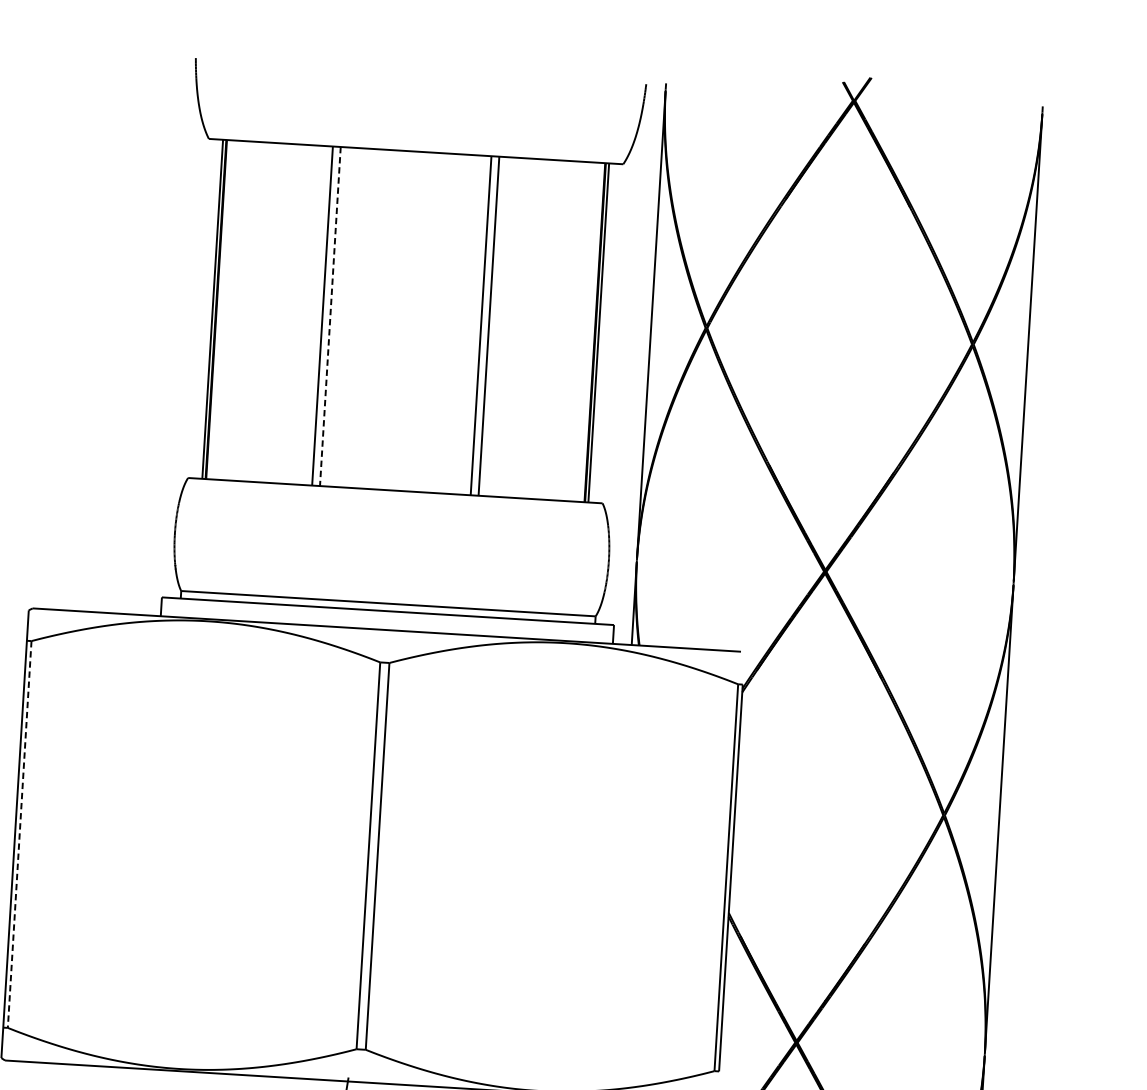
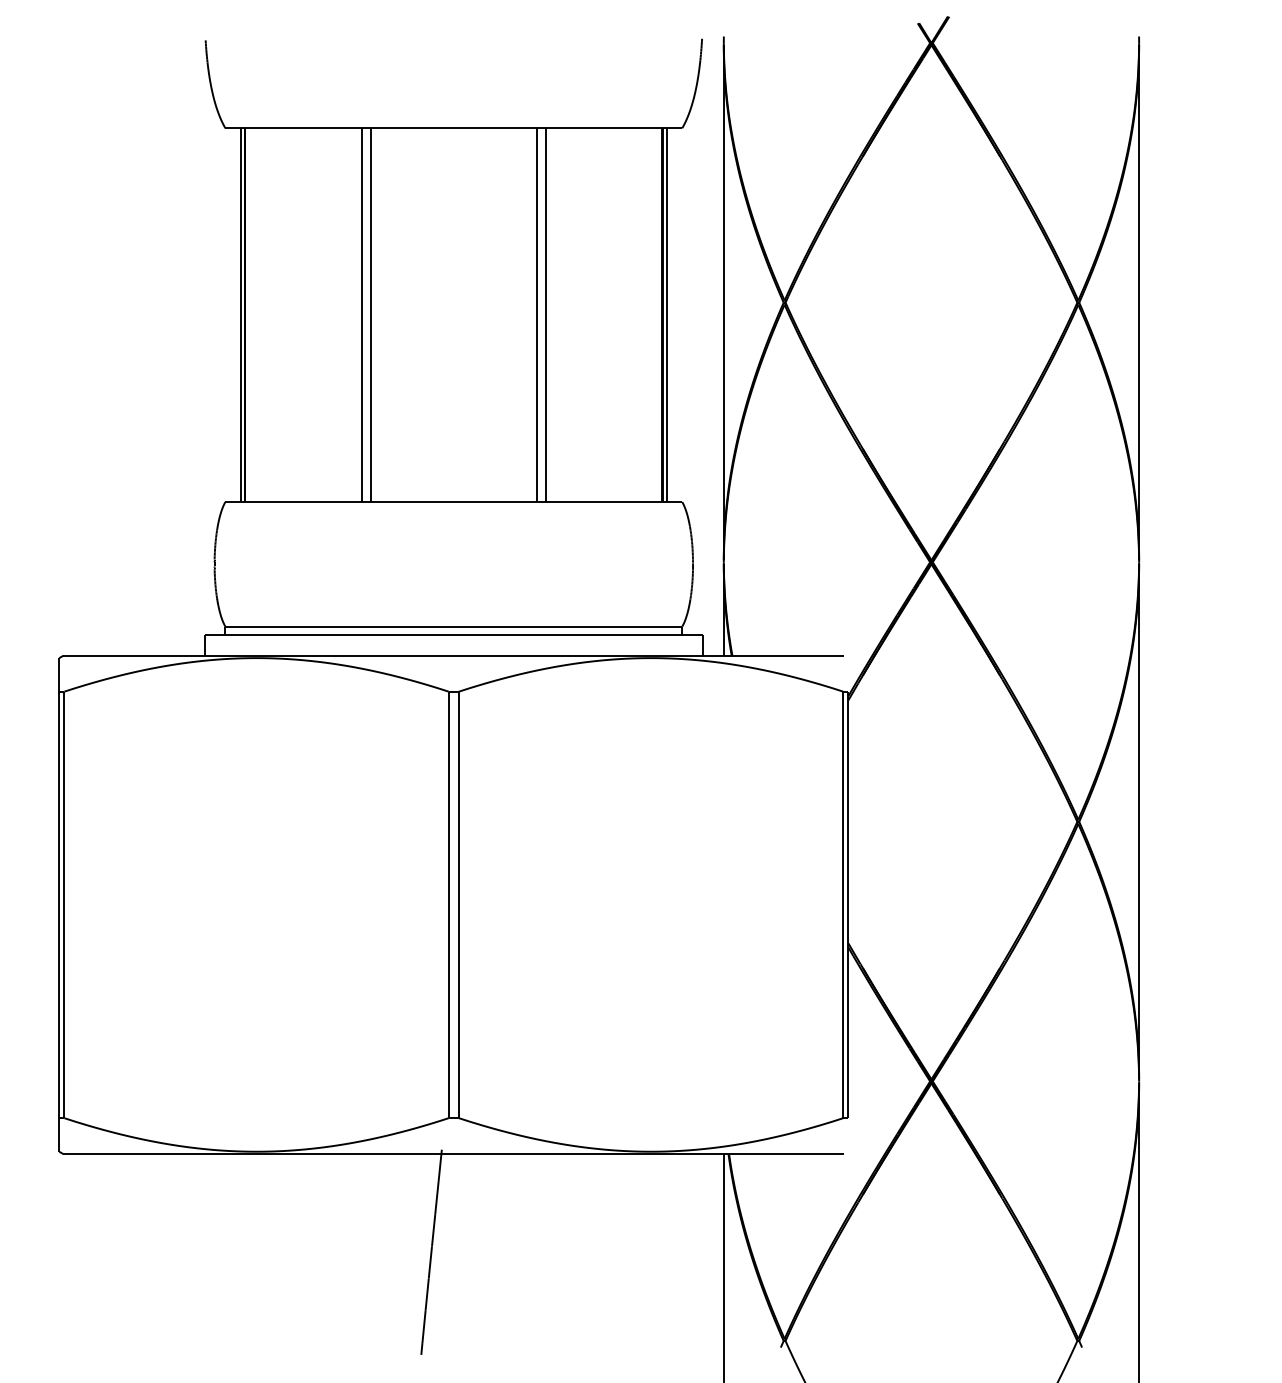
line: (330, 316) -> (370, 315), dashed -> solid
line: (19, 835) -> (64, 905), dashed -> solid

